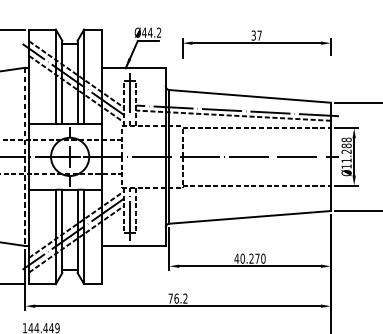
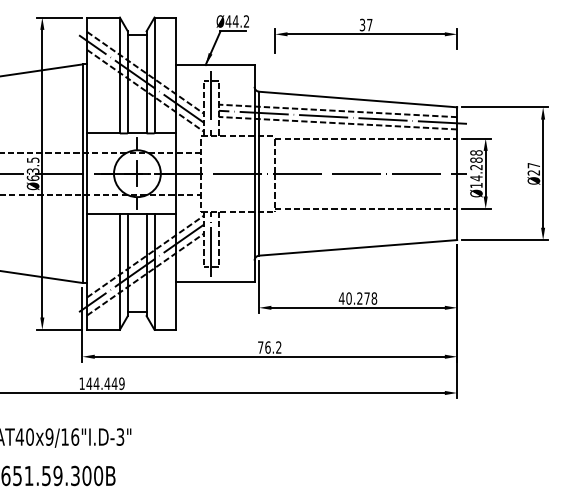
line: (233, 105) -> (337, 110), added
line: (25, 157) -> (82, 174), dashed -> solid
text: (346, 160) -> (476, 178), 11.288 -> 14.288
text: (263, 258) -> (374, 298), 40.270 -> 40.278

